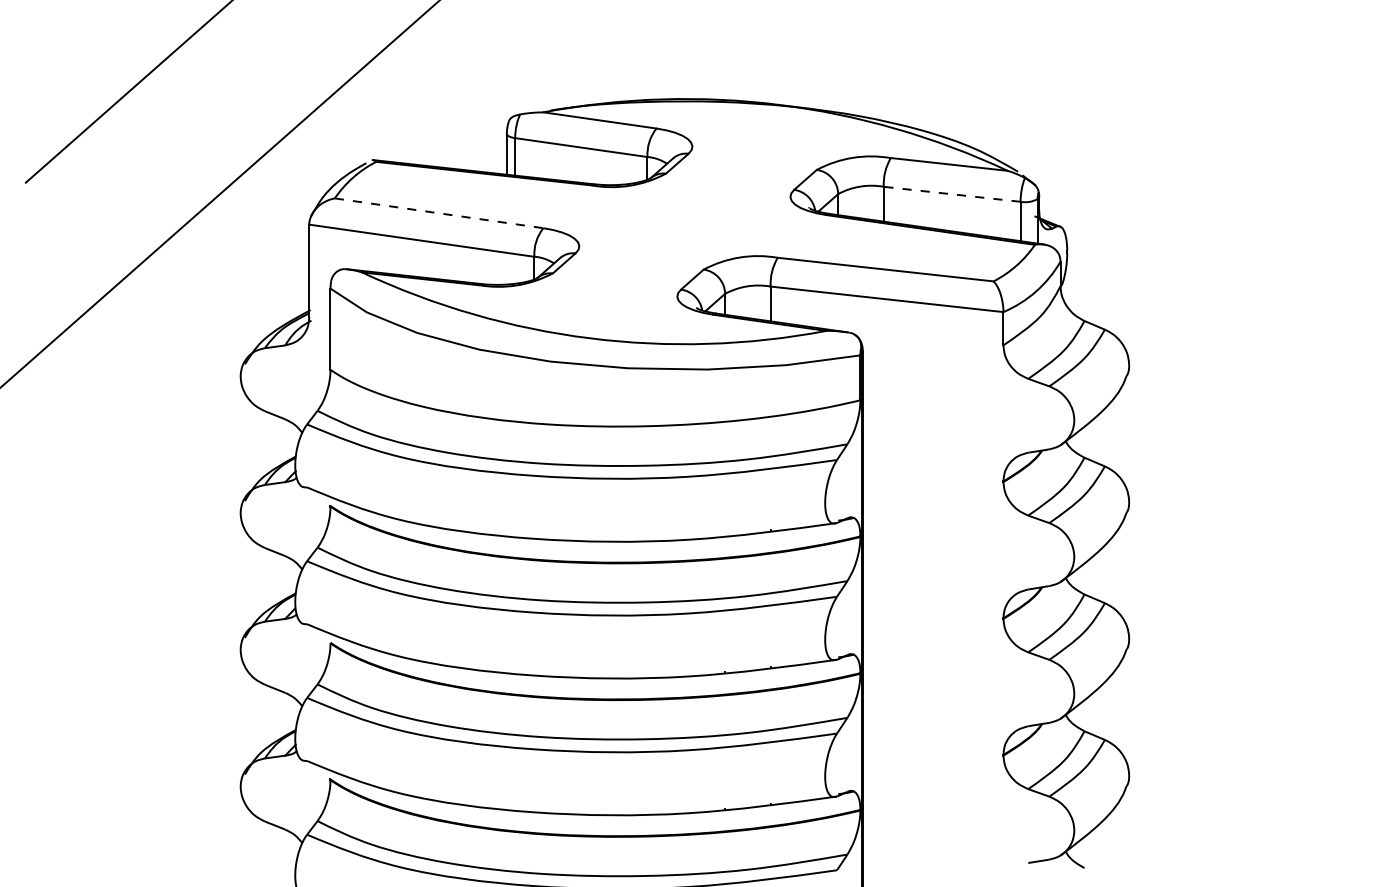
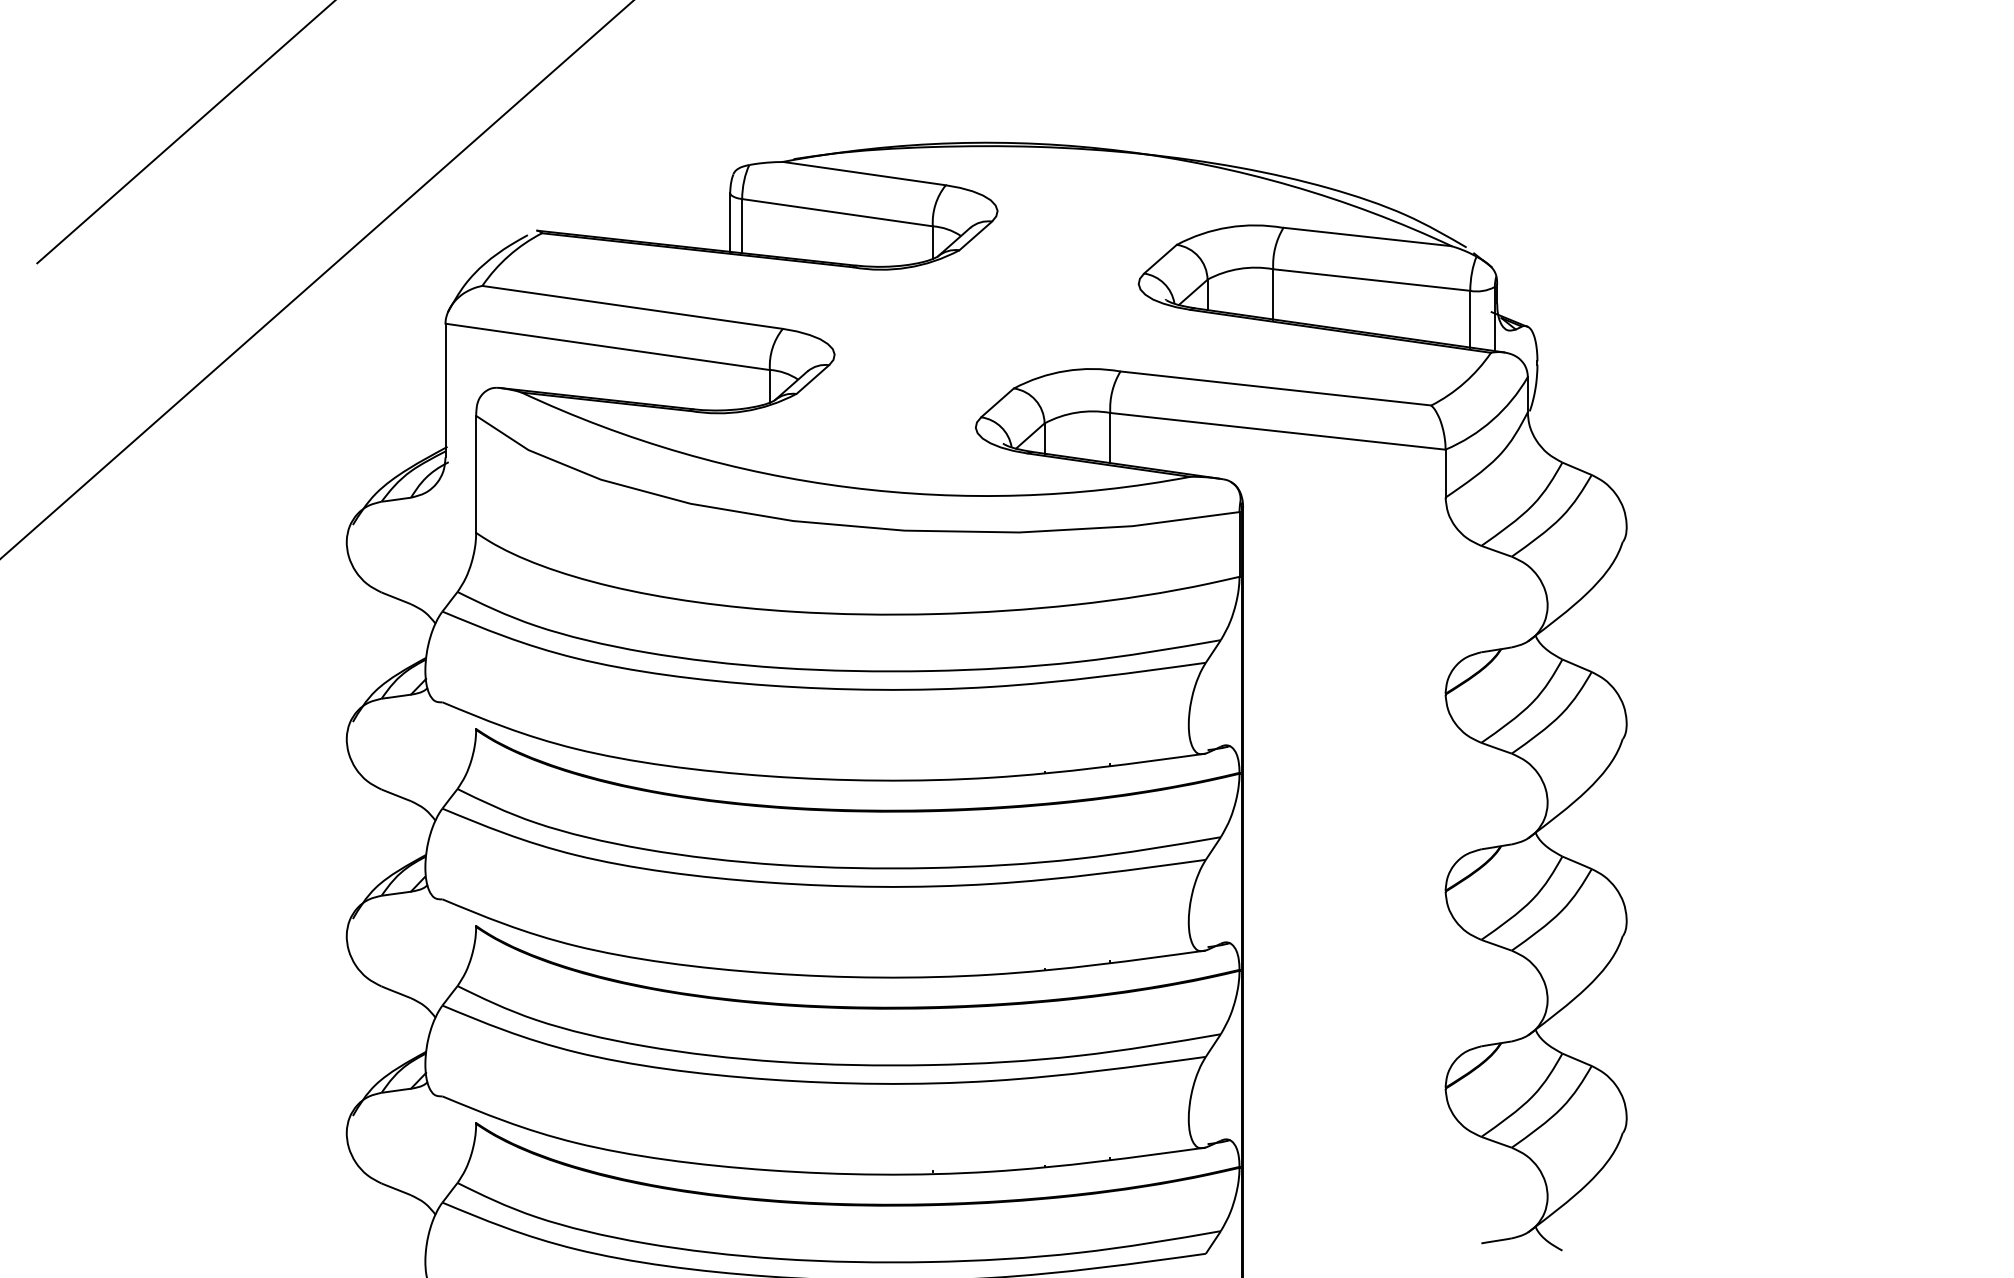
line: (952, 194) -> (1372, 280), dashed -> solid
line: (439, 213) -> (633, 307), dashed -> solid

